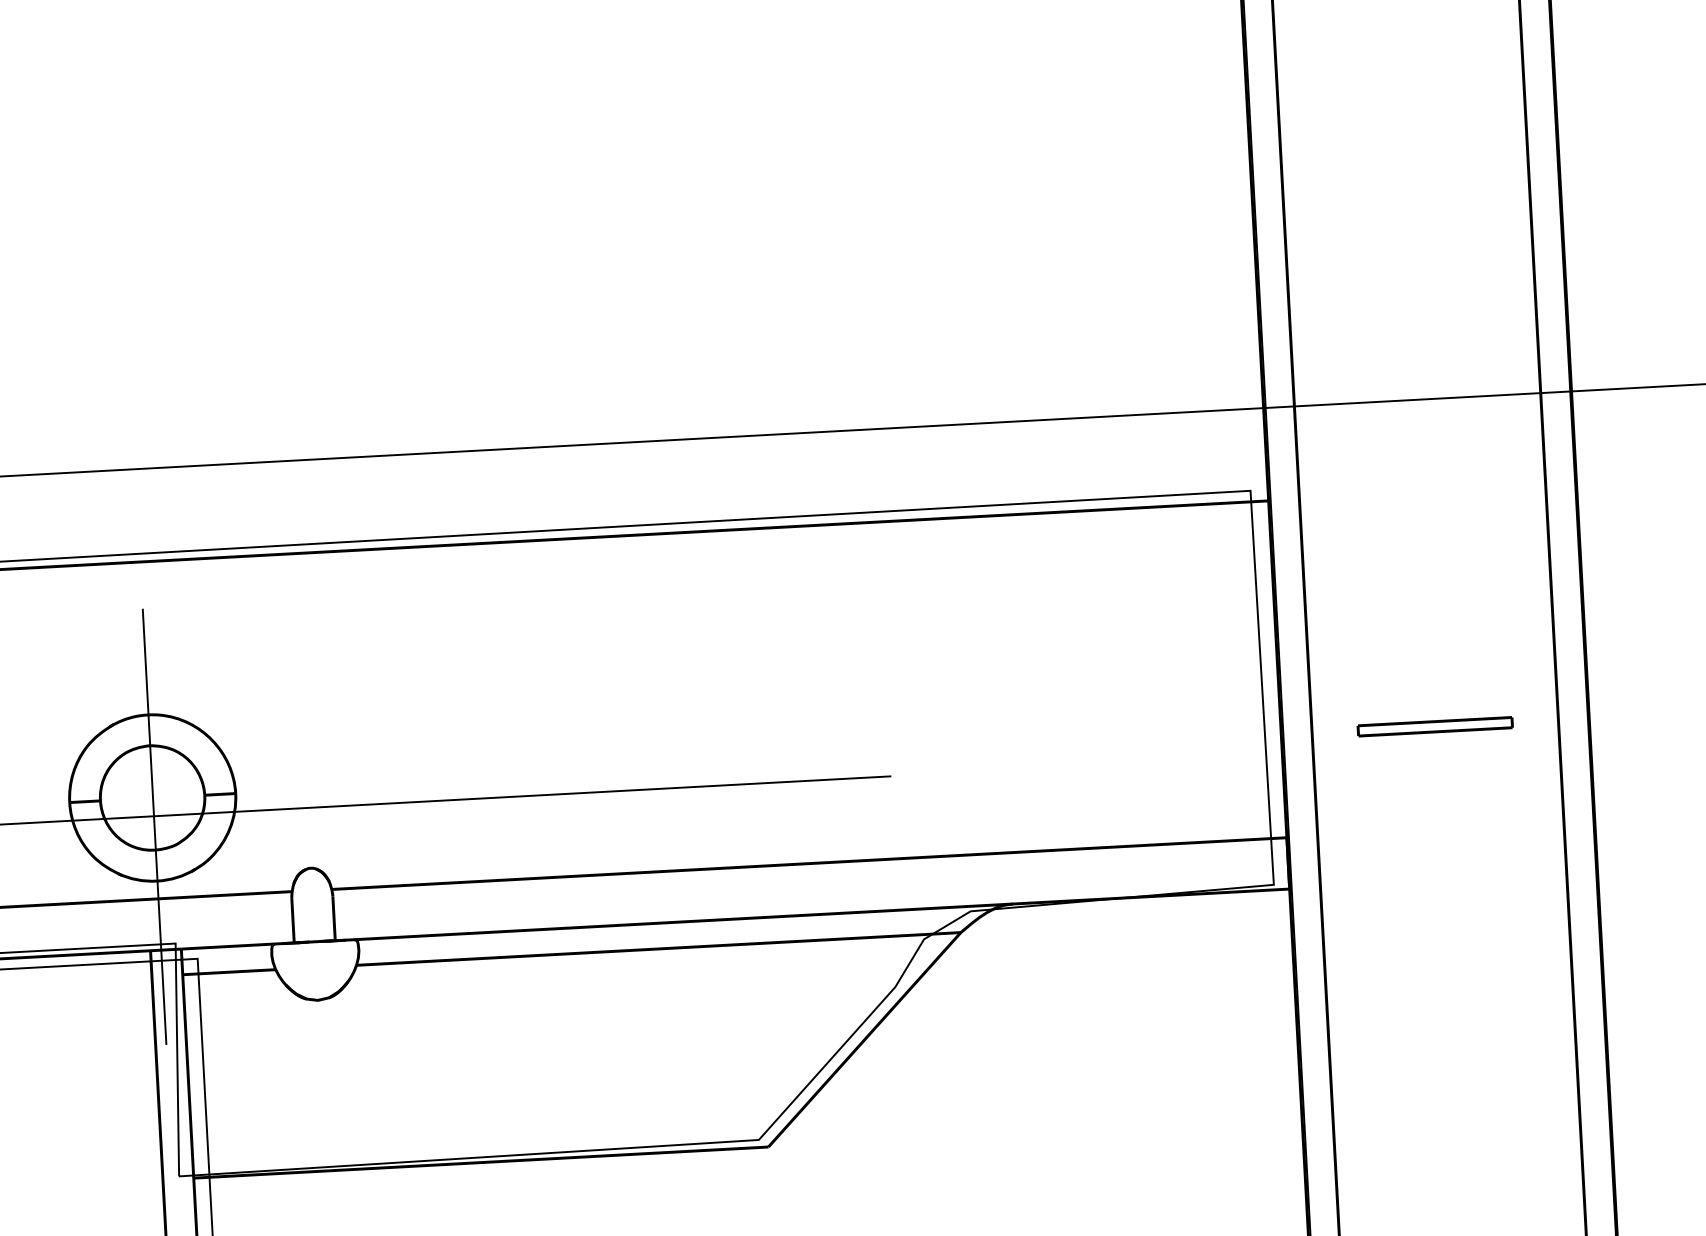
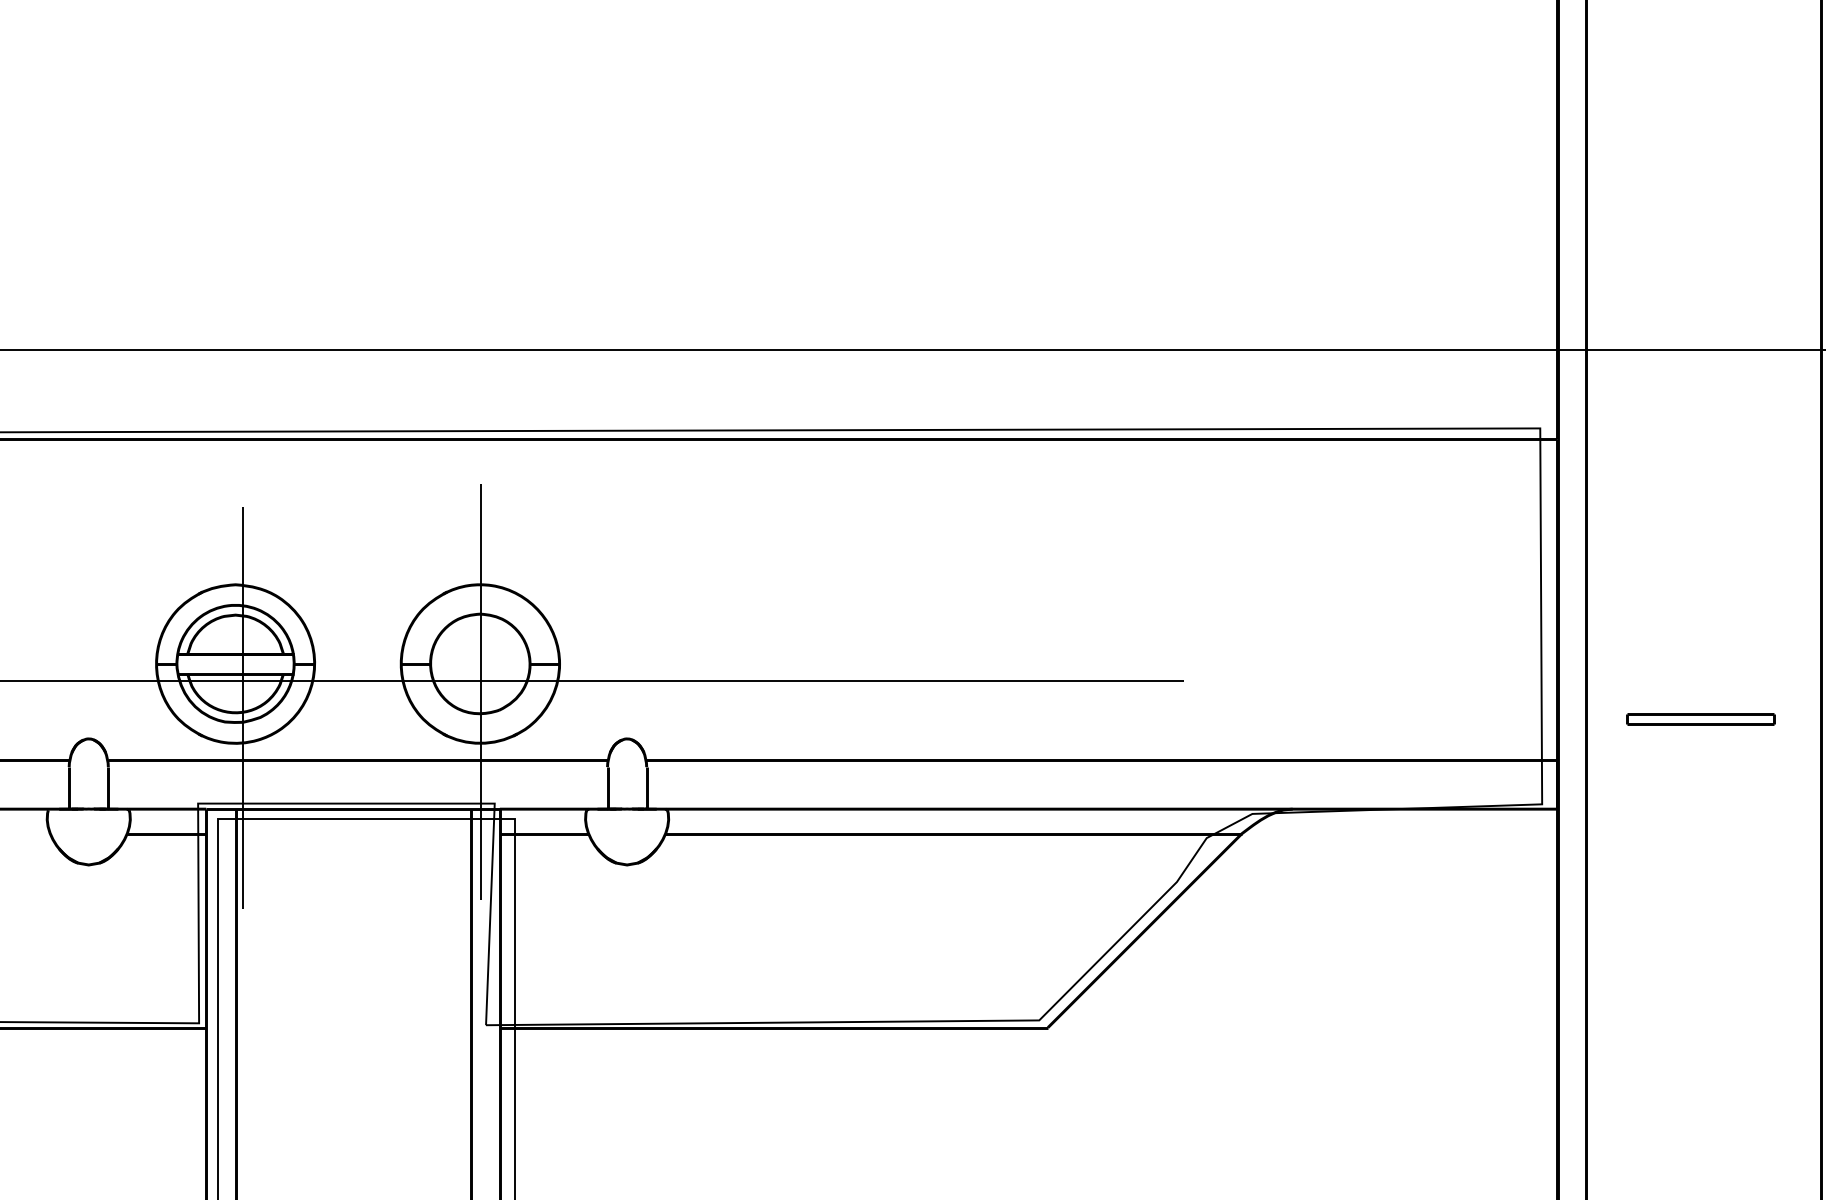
part: (1434, 726) -> (1700, 719), moved

